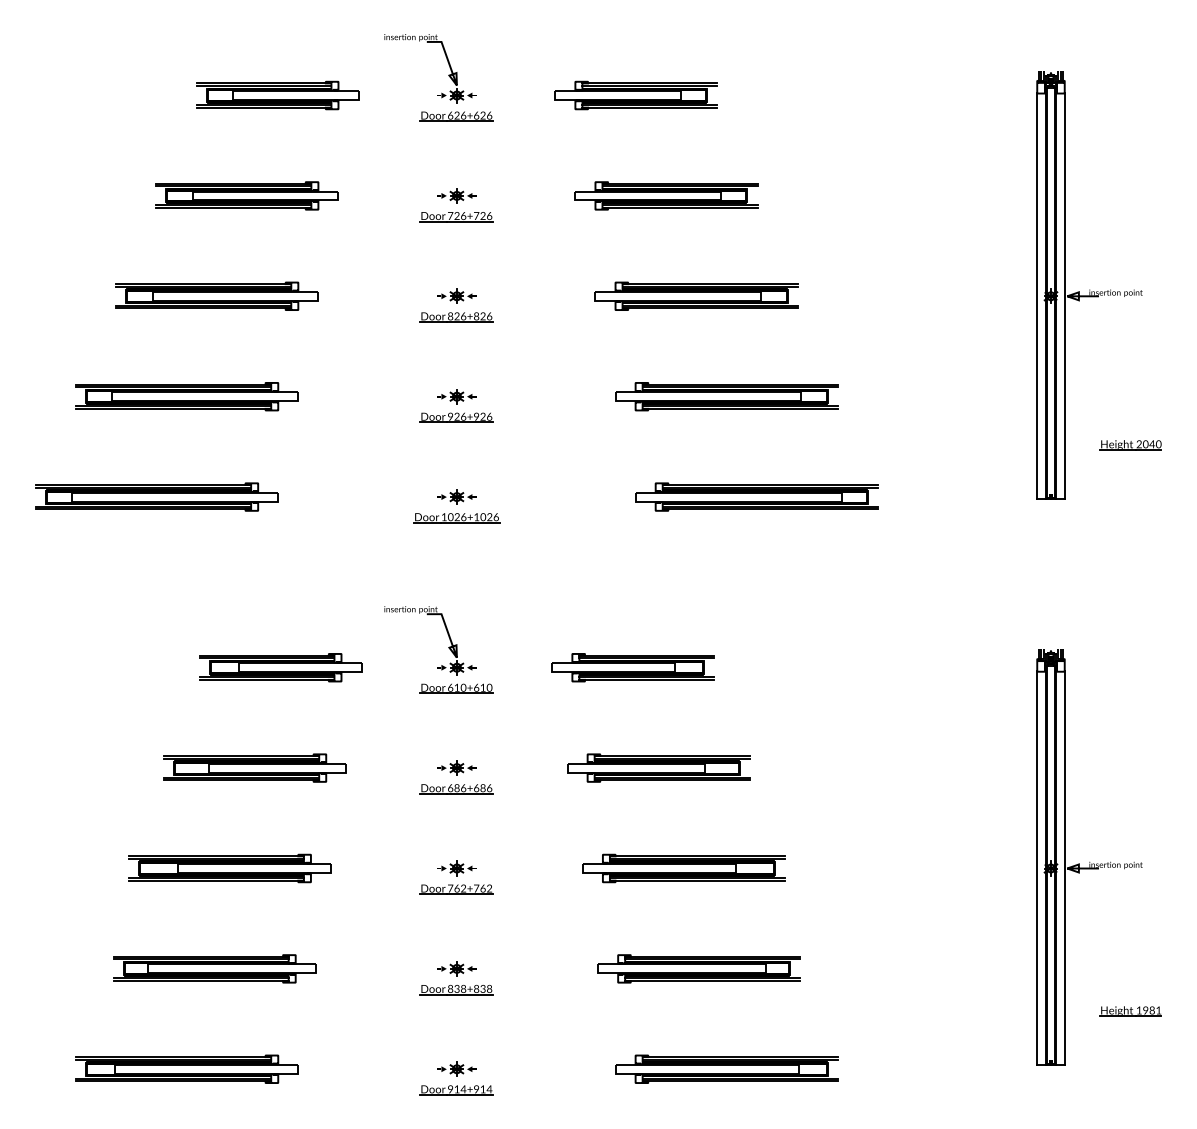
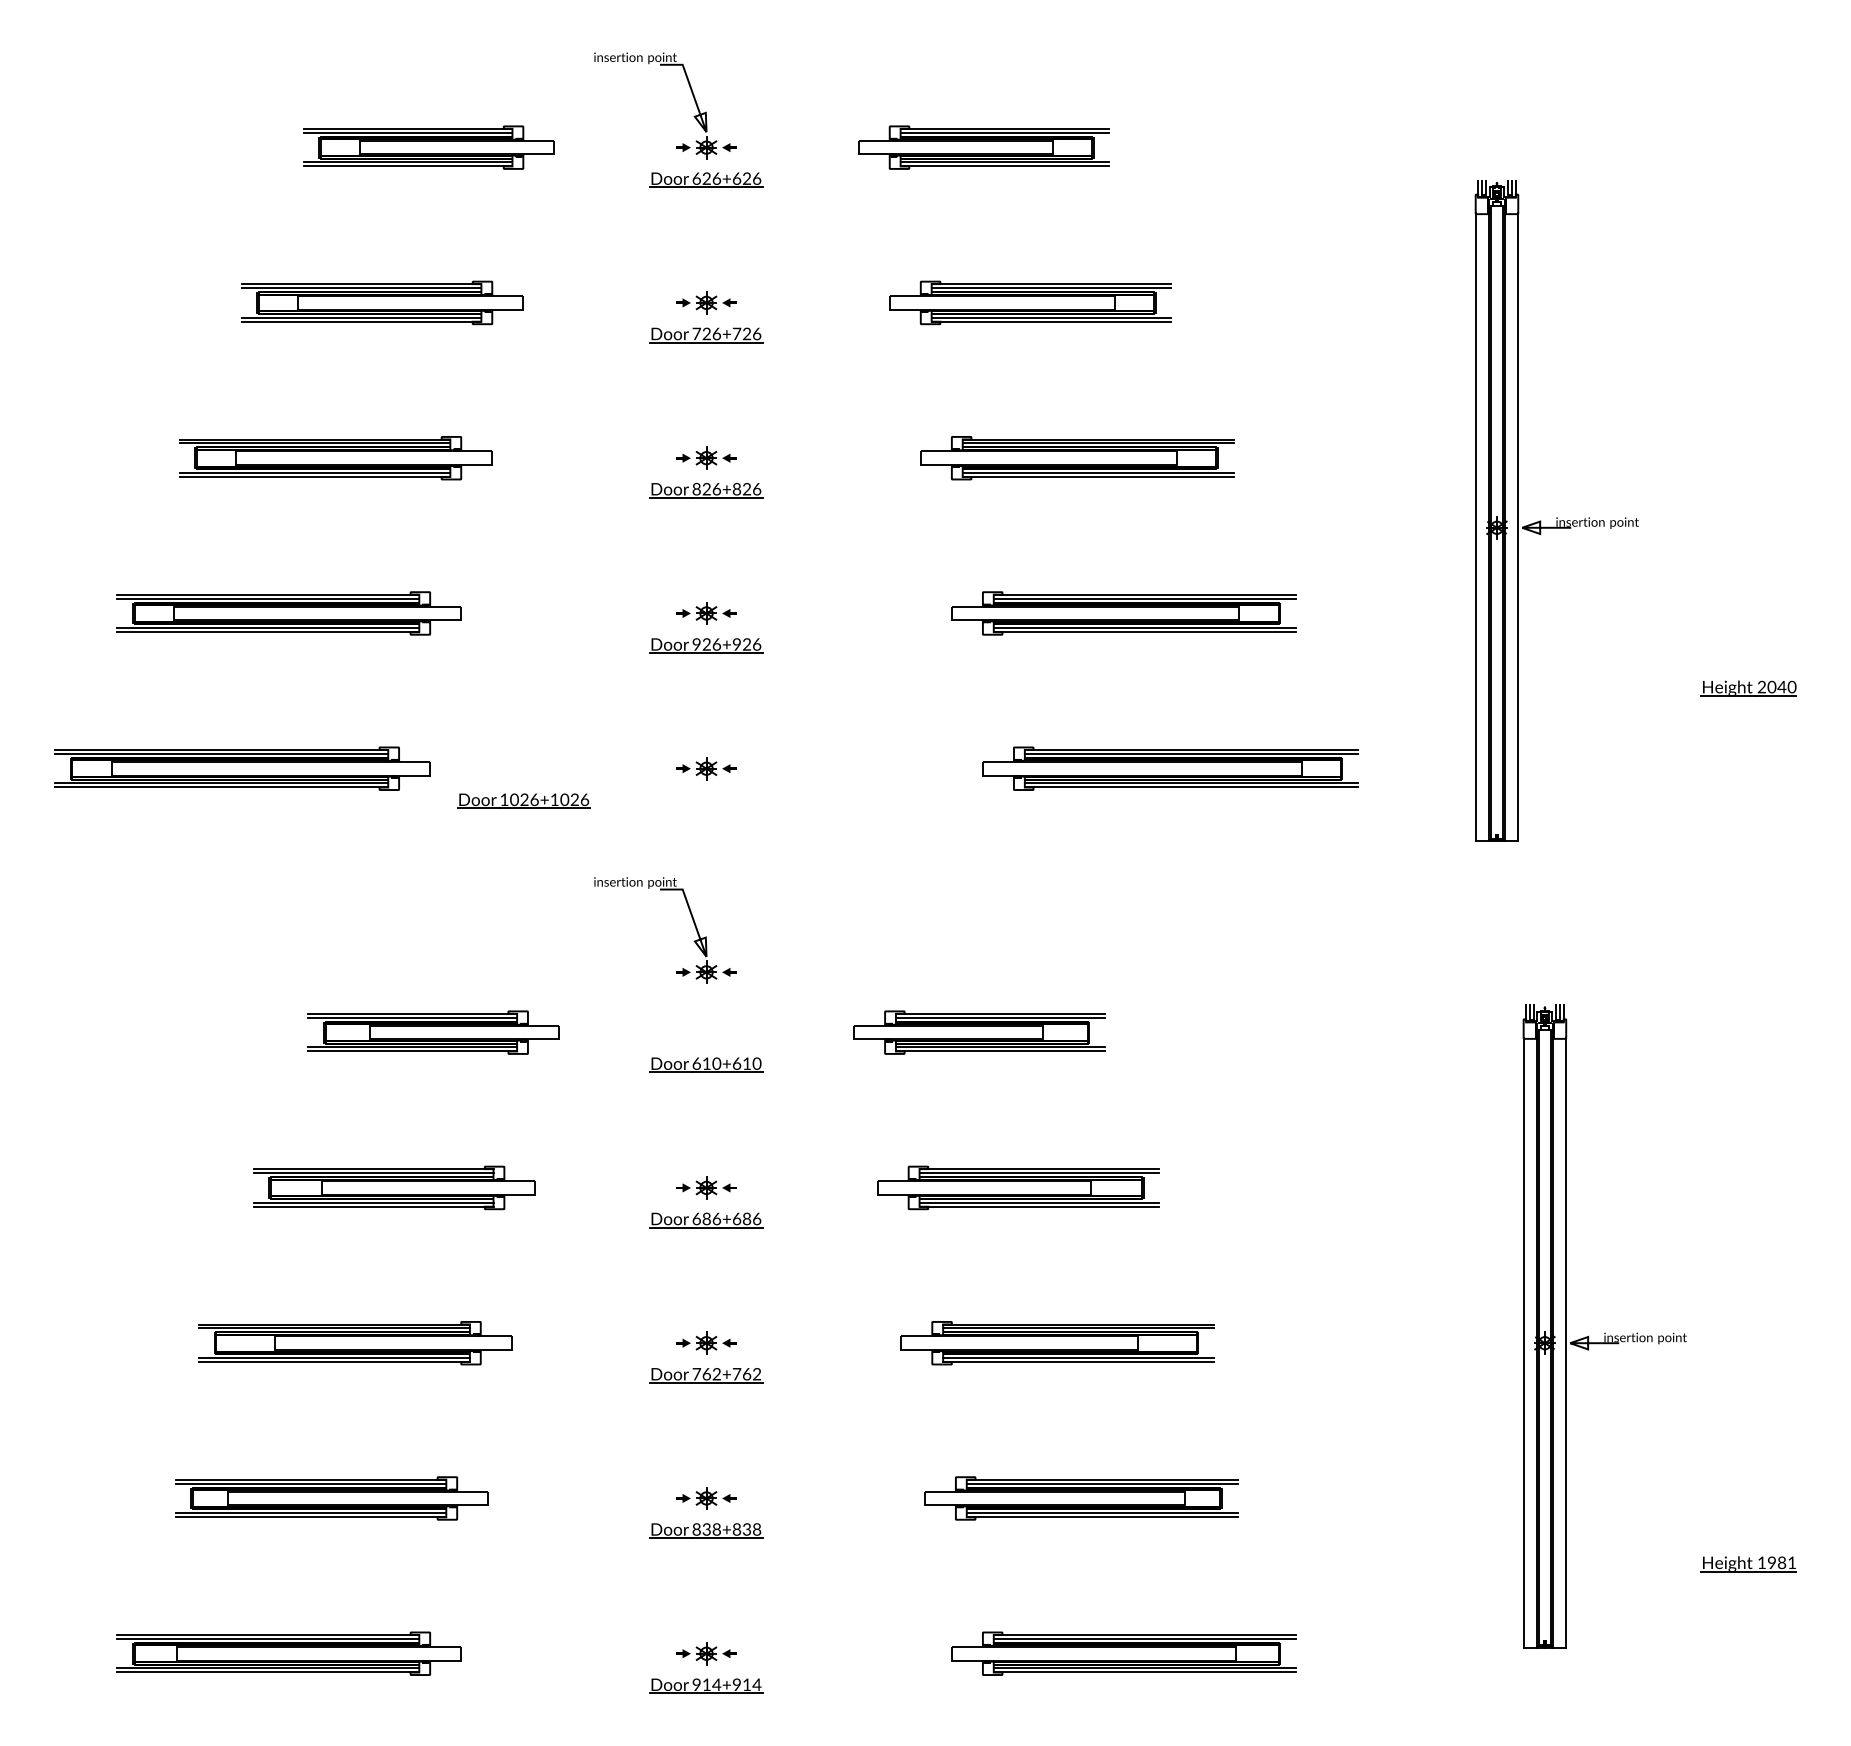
part: (1089, 285) -> (1556, 511), moved
part: (456, 518) -> (523, 801), moved
part: (447, 634) -> (691, 920), moved
part: (1089, 857) -> (1604, 1326), moved

